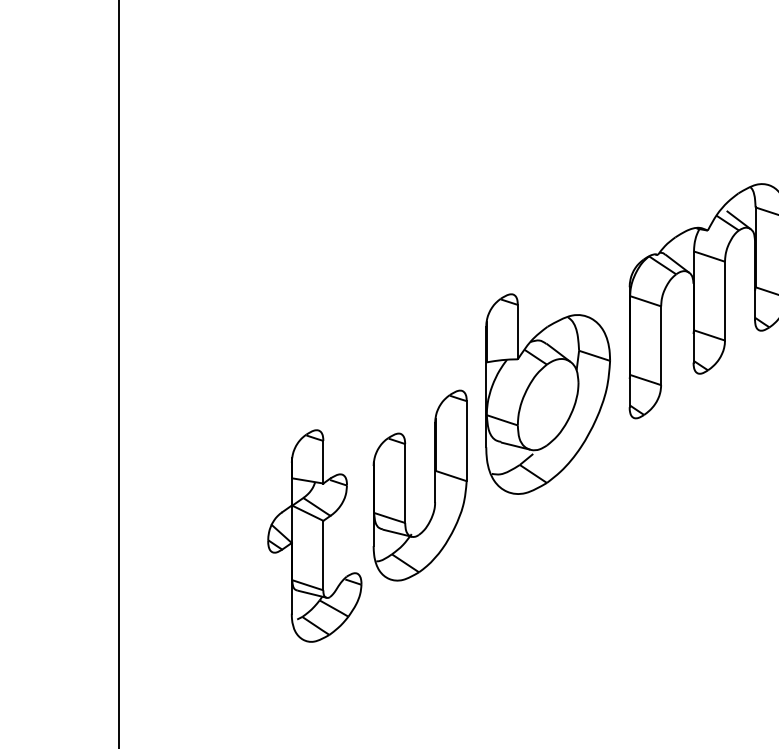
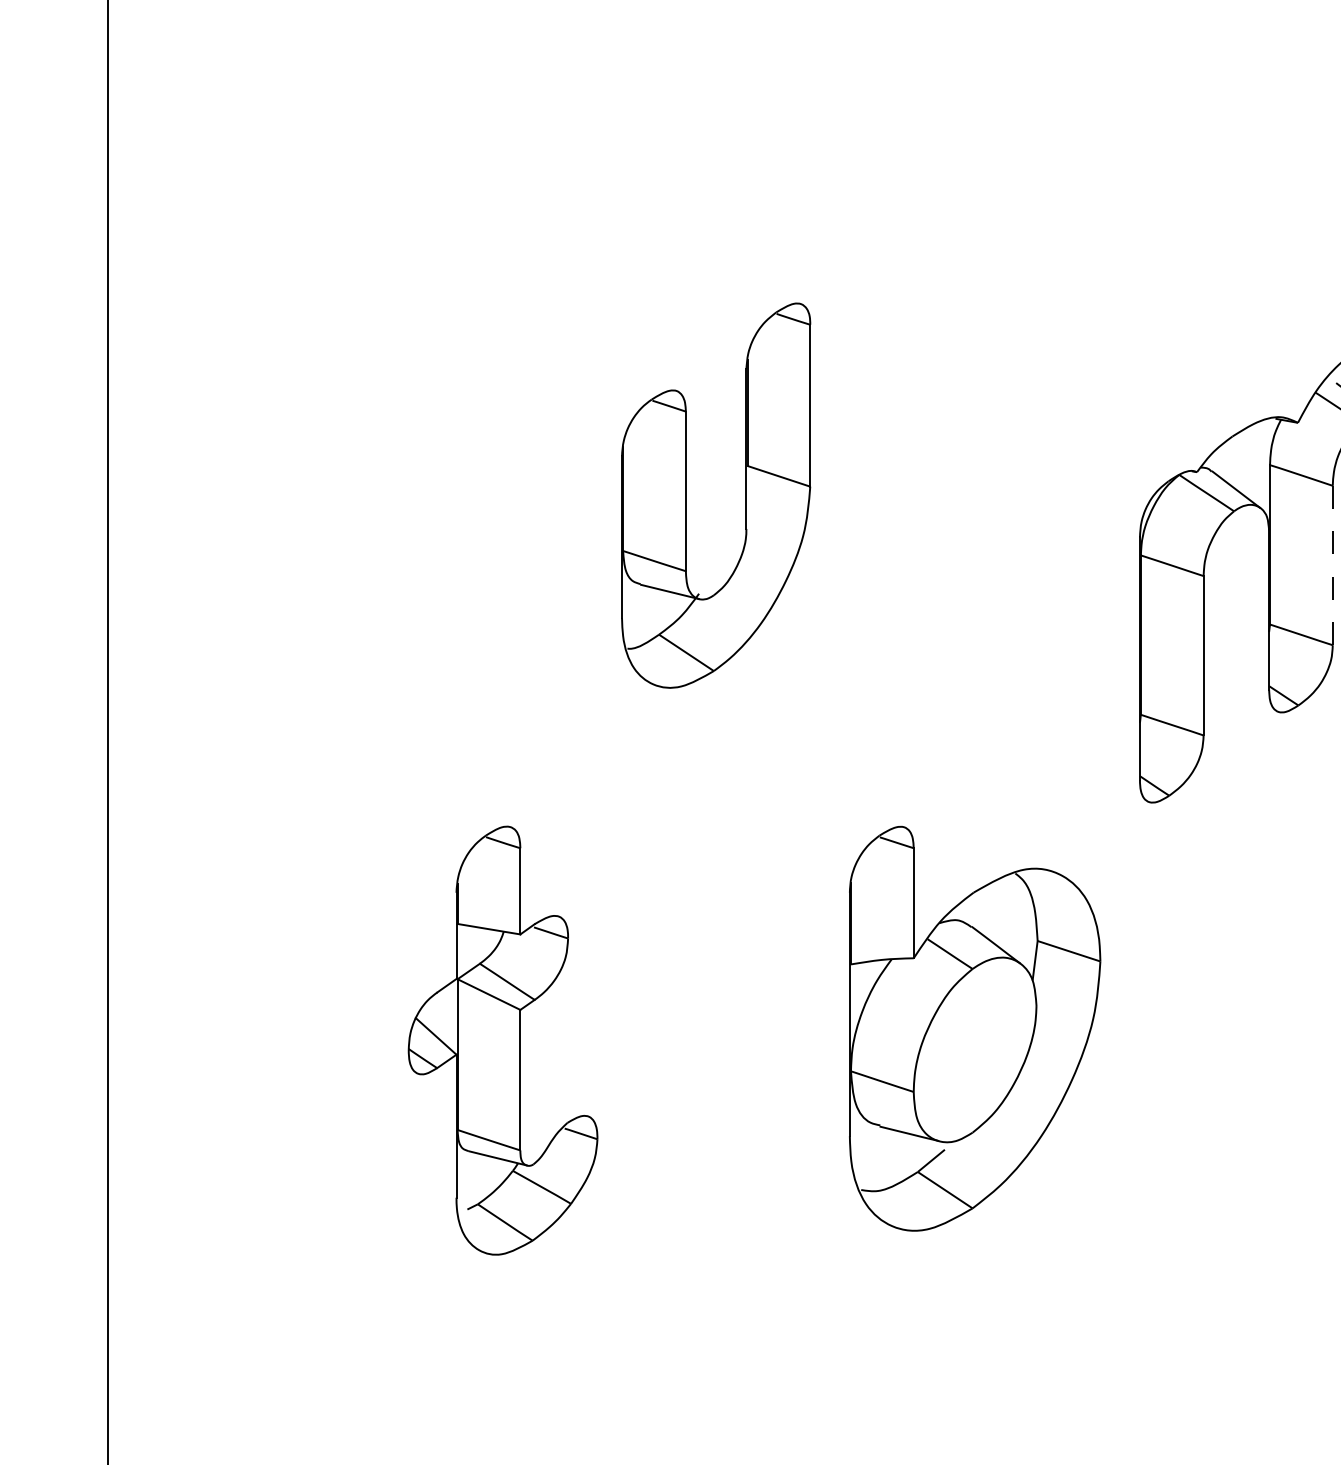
line: (725, 301) -> (1333, 566), solid -> dashed
part: (547, 393) -> (973, 1027), moved
part: (405, 485) -> (686, 495), moved

